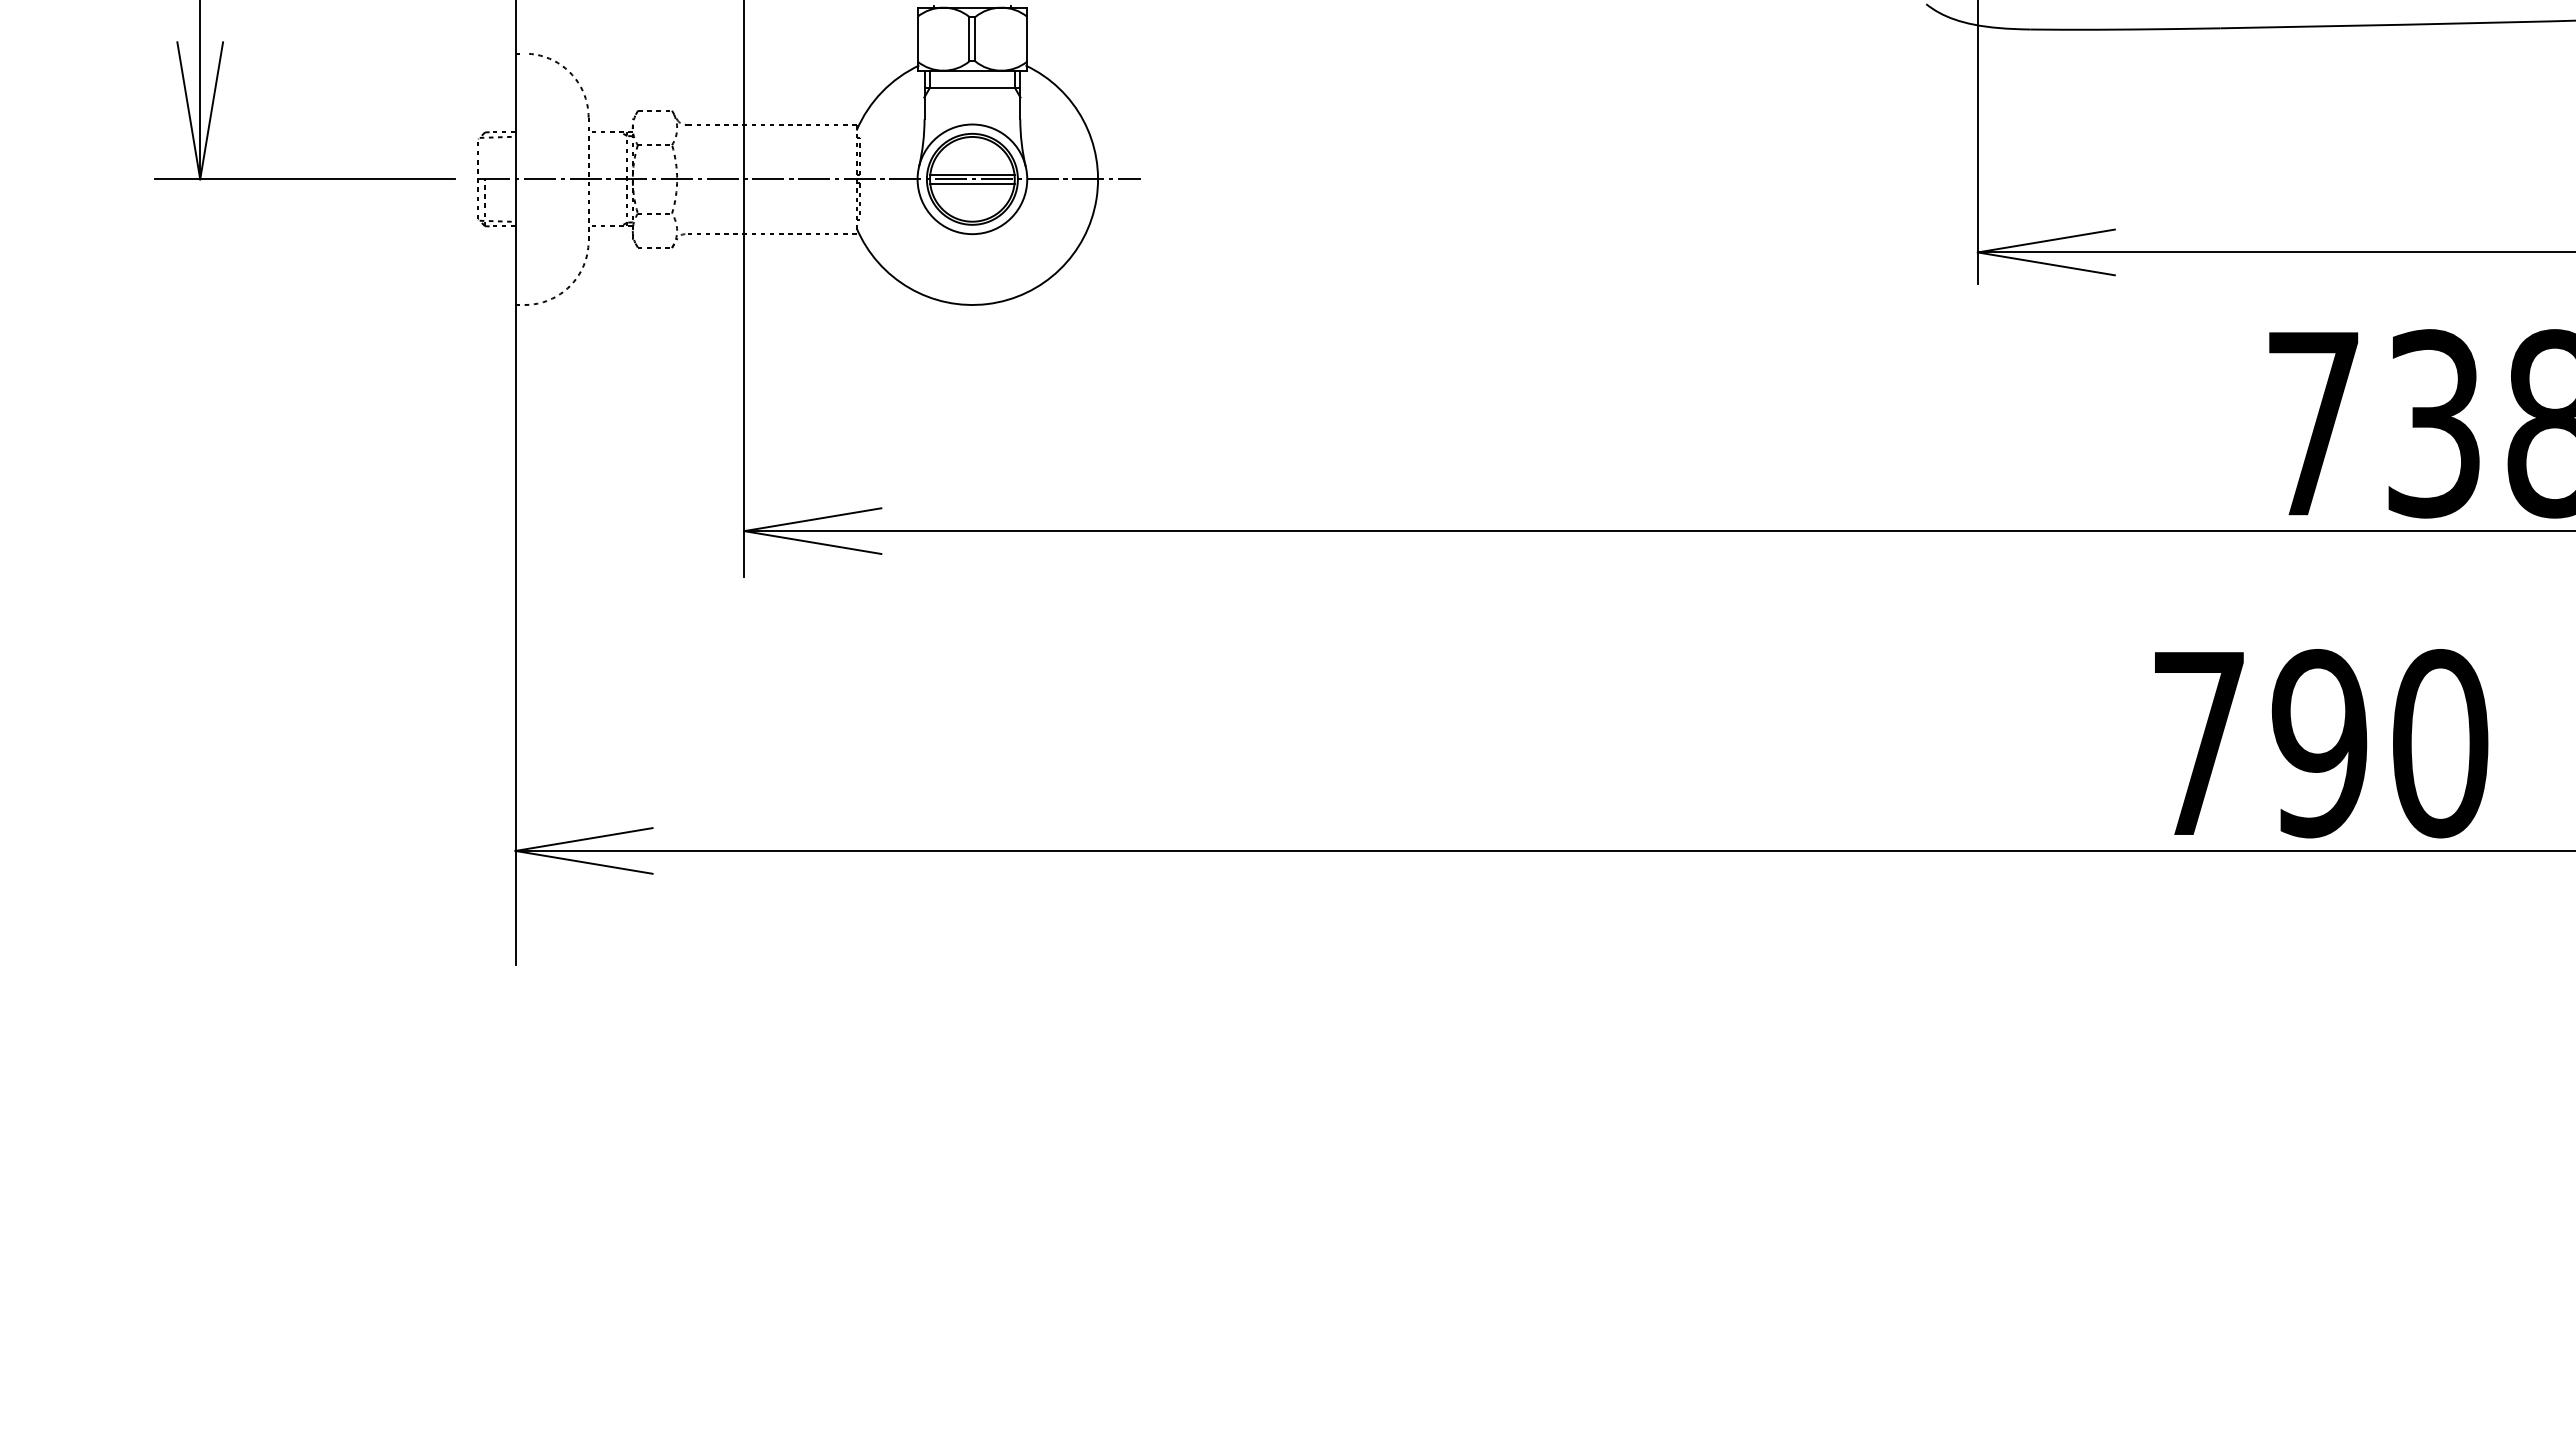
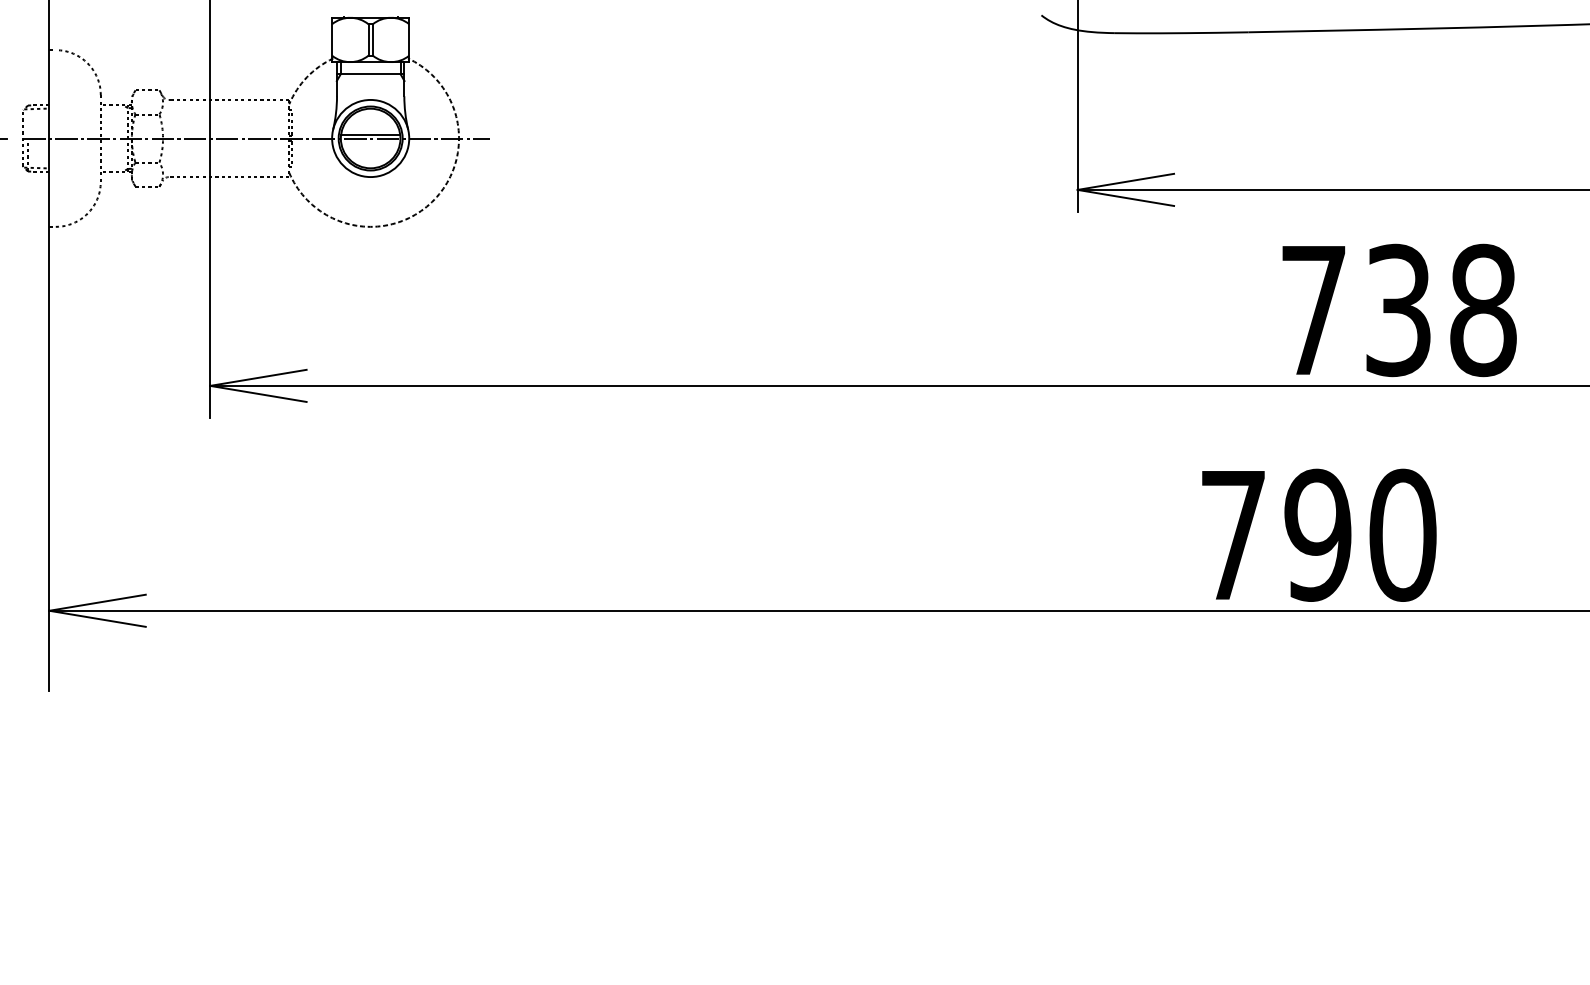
arc: (881, 92) -> (306, 77), solid -> dashed
line: (972, 183) -> (370, 141), removed
arc: (1059, 269) -> (431, 201), solid -> dashed

